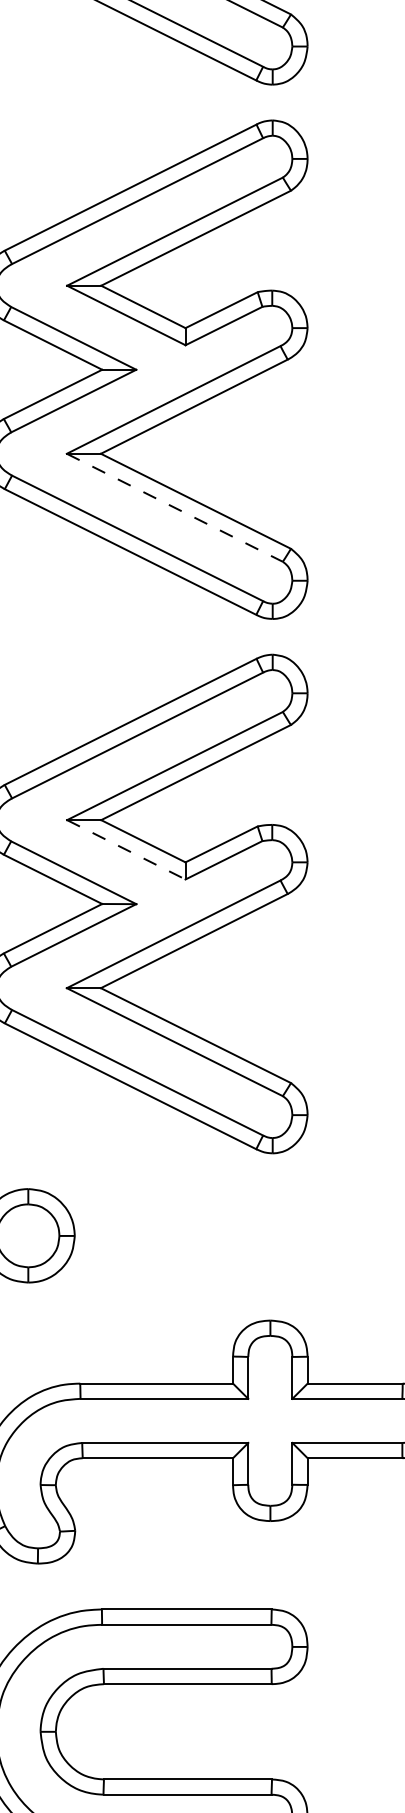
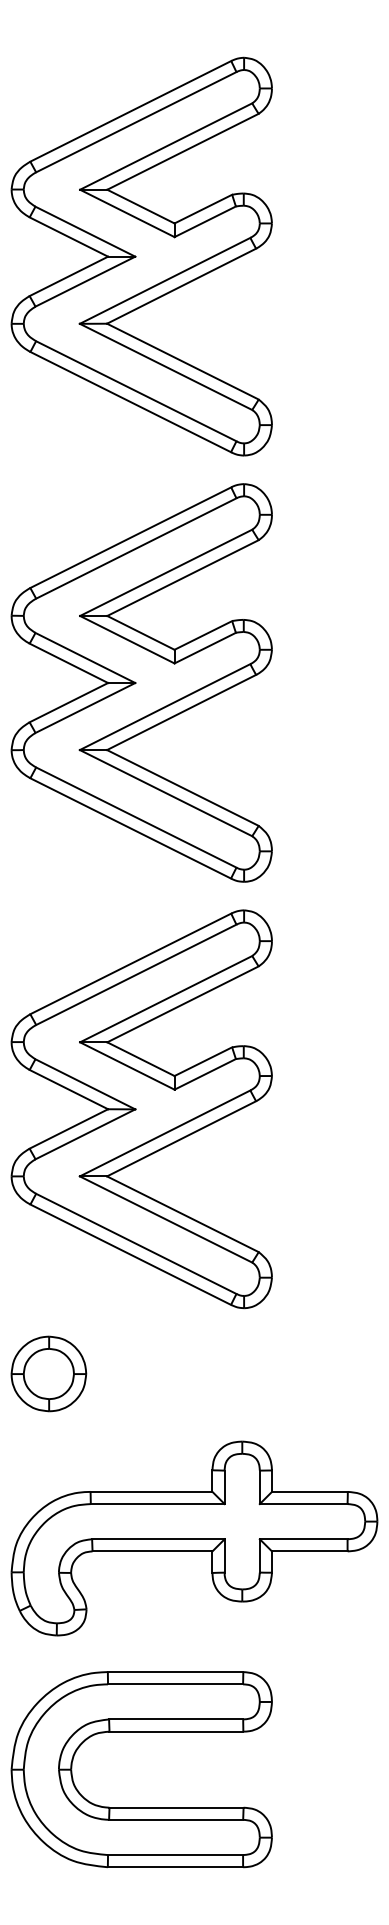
line: (175, 508) -> (166, 793), dashed -> solid
line: (126, 850) -> (127, 1066), dashed -> solid

